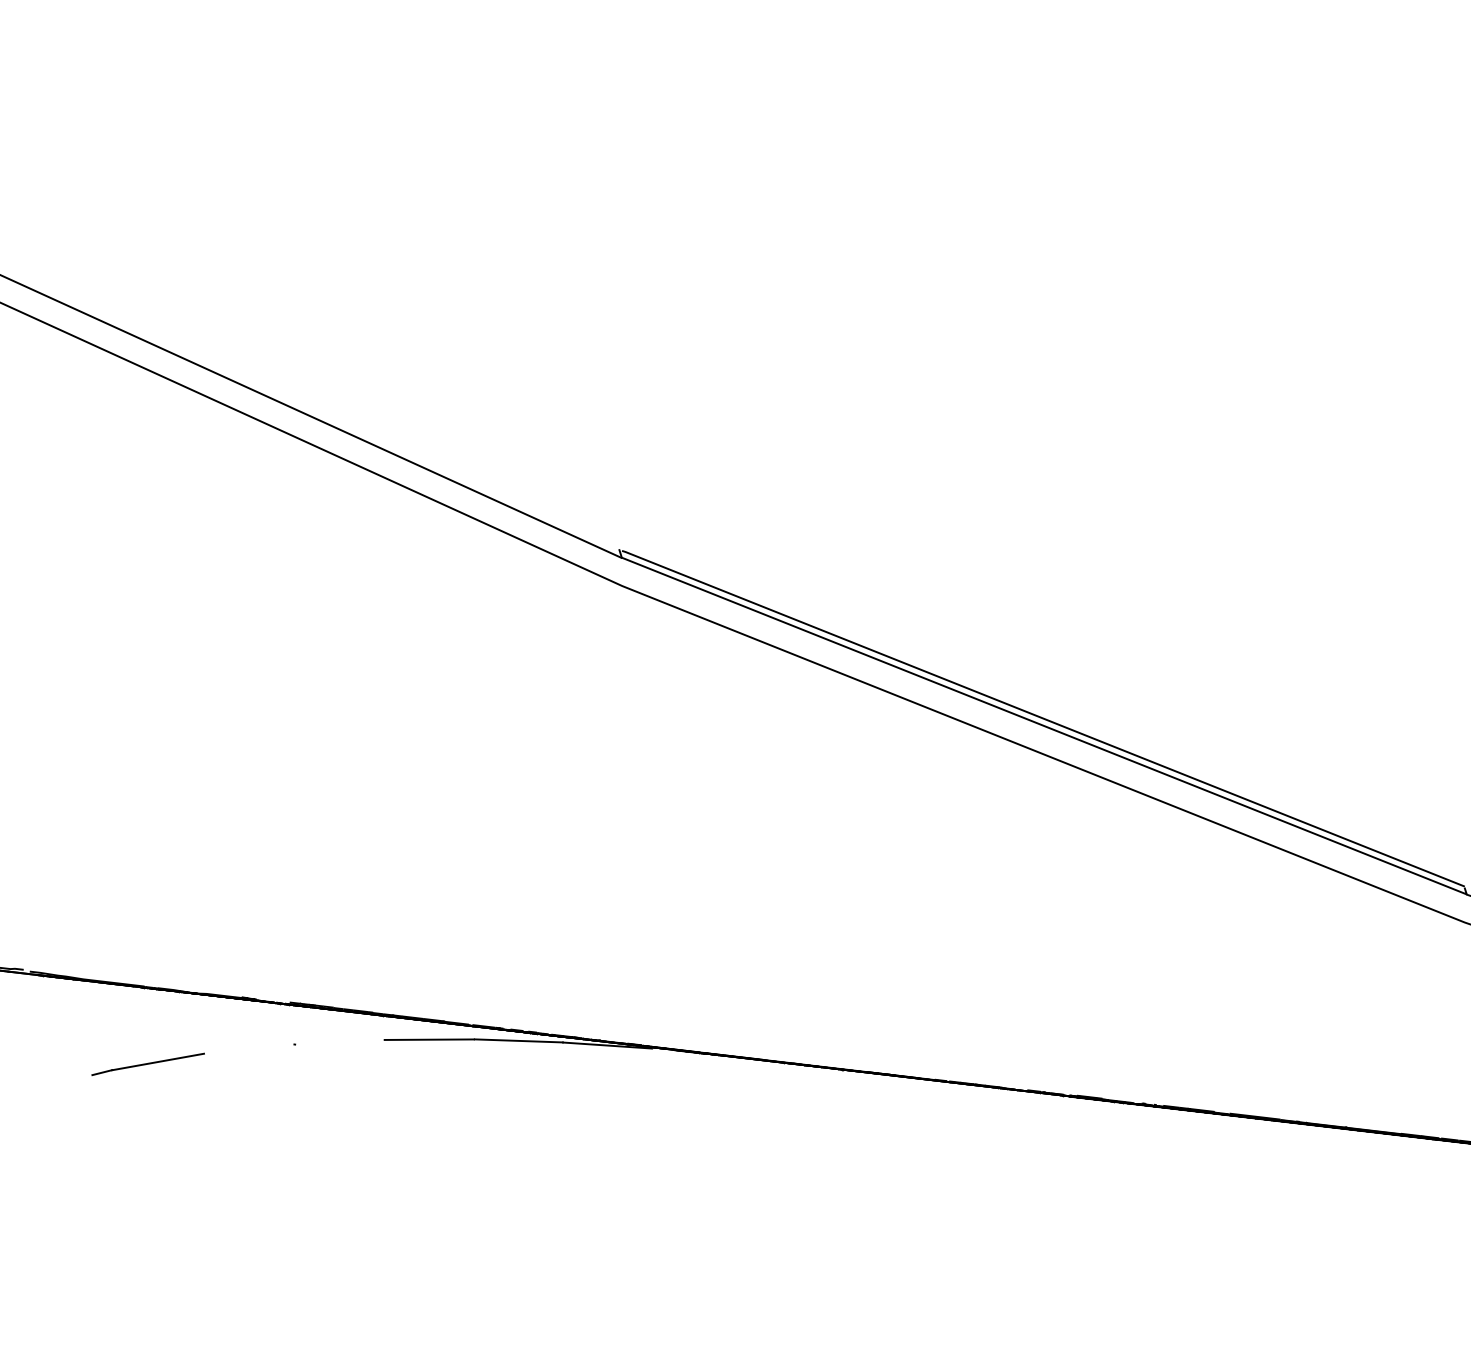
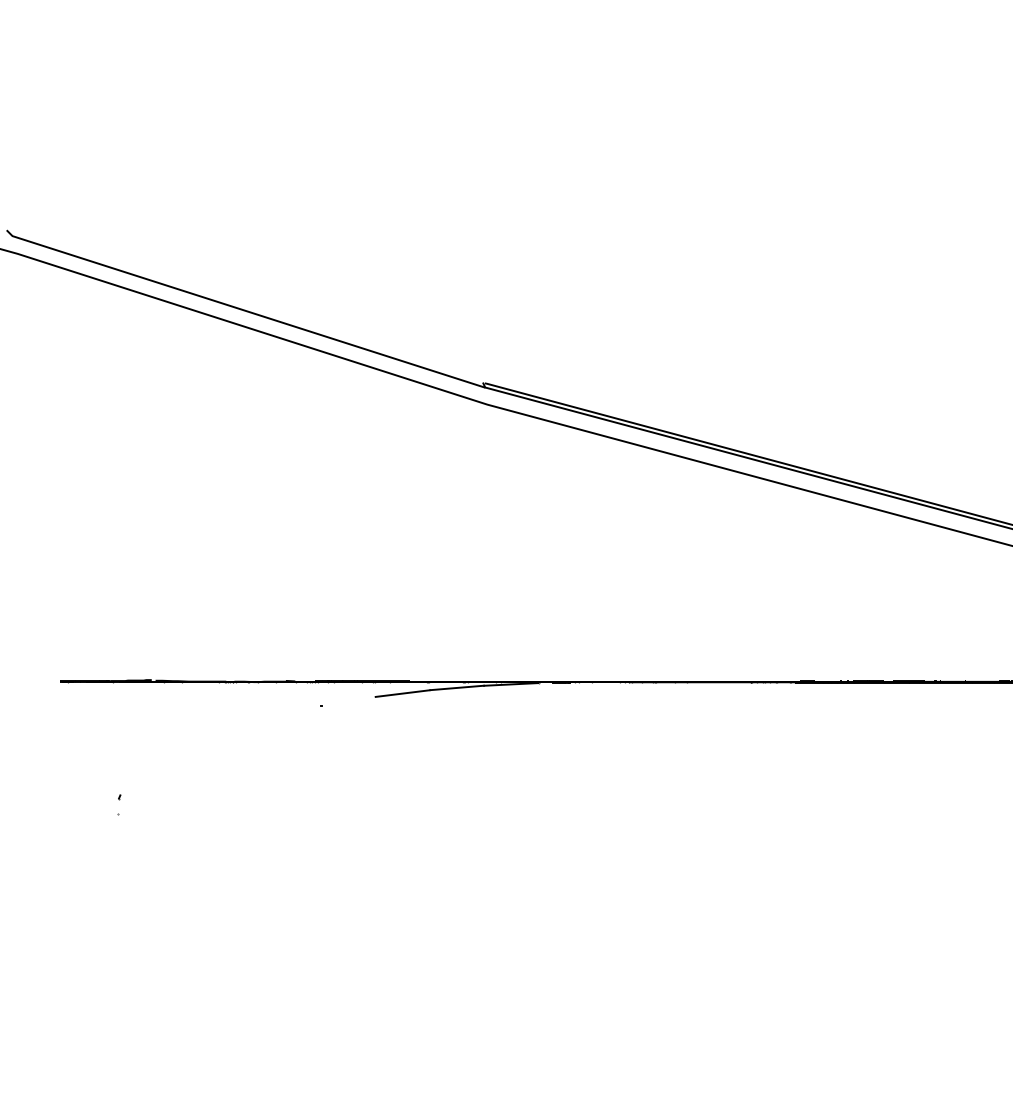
line: (148, 1064) -> (234, 728), removed

